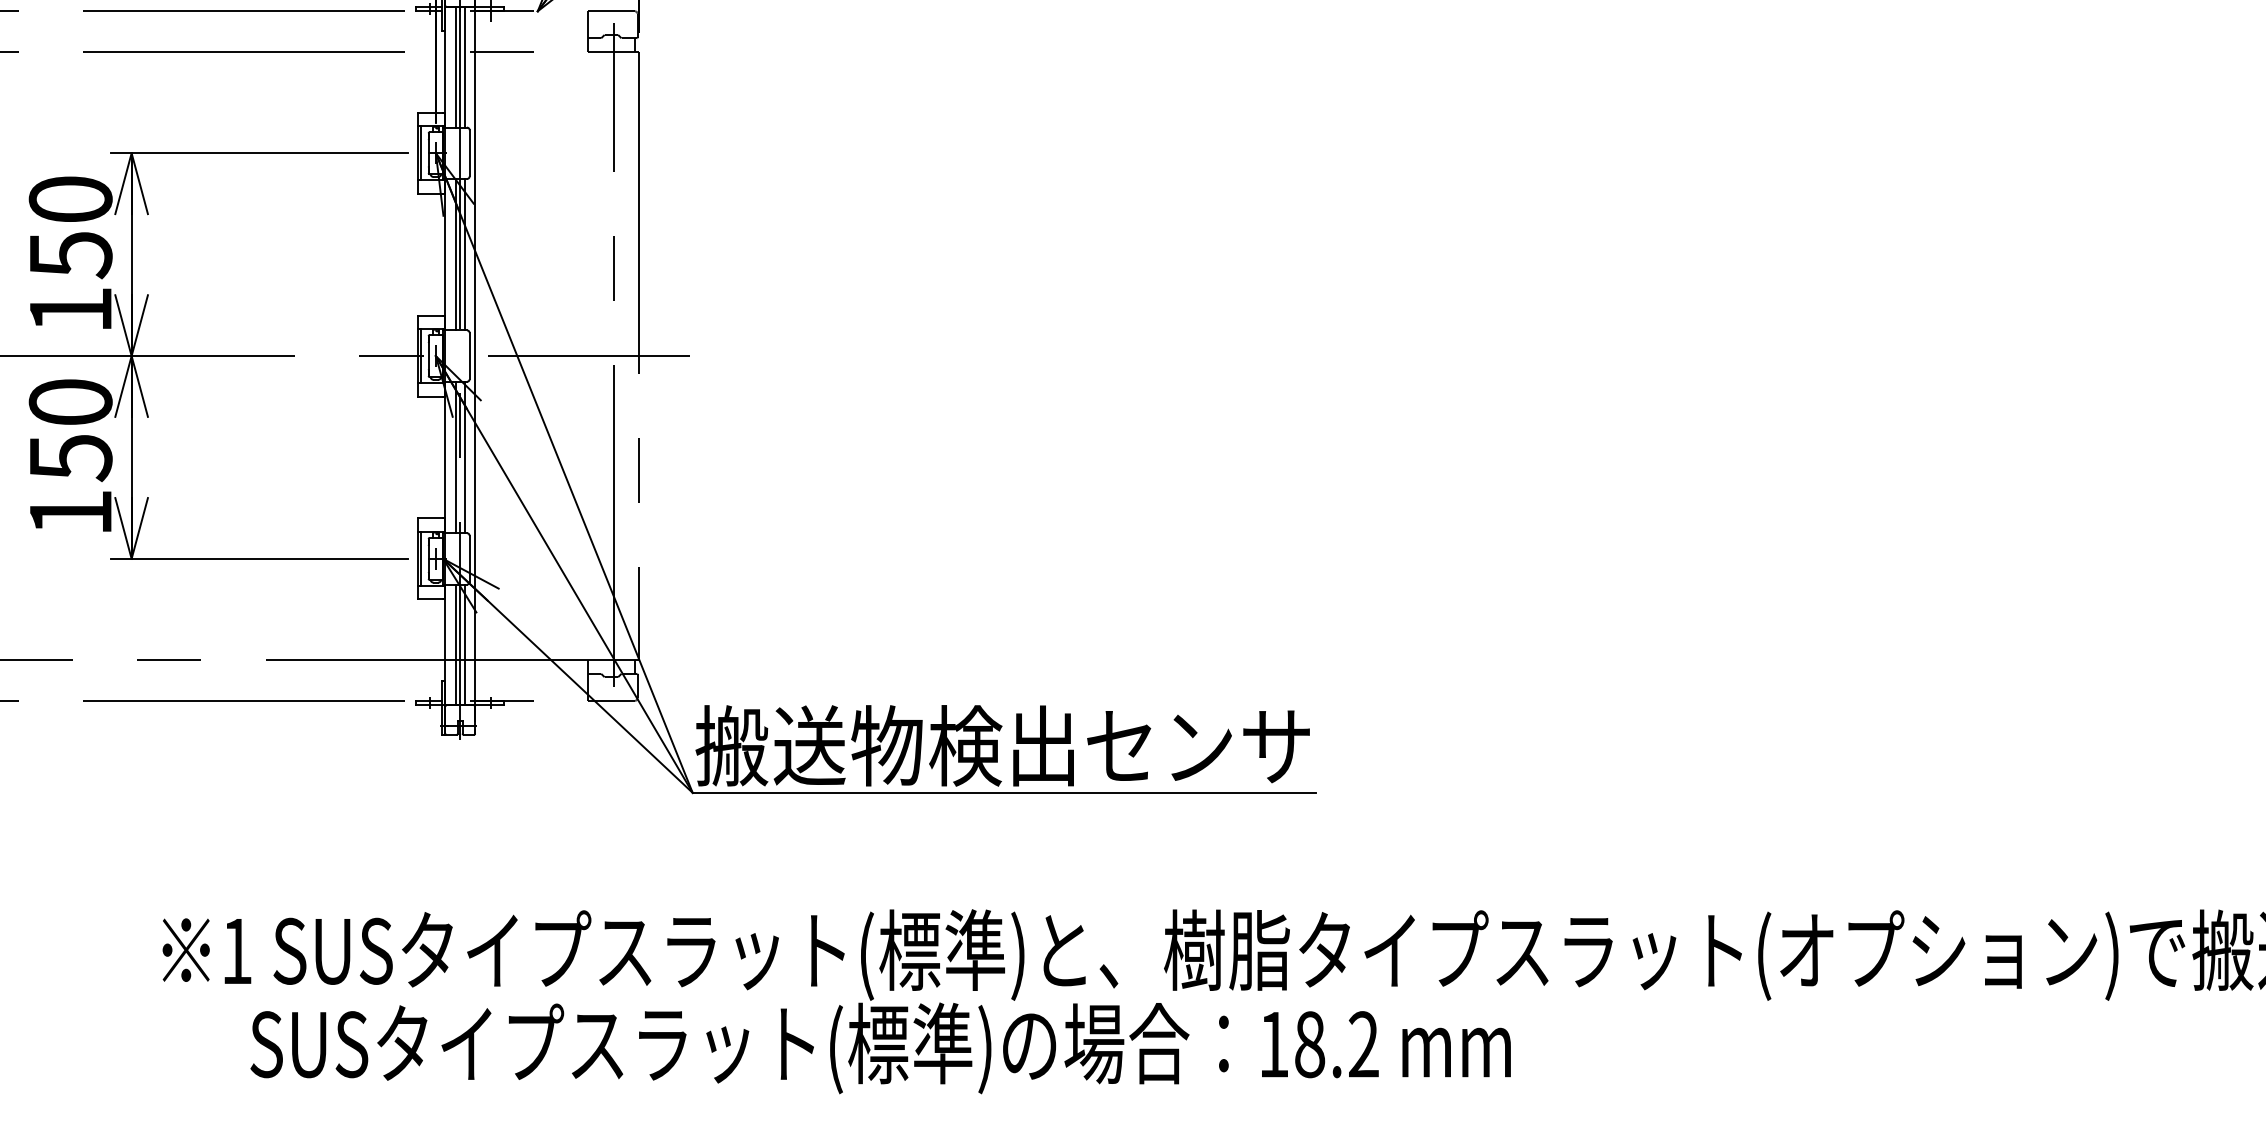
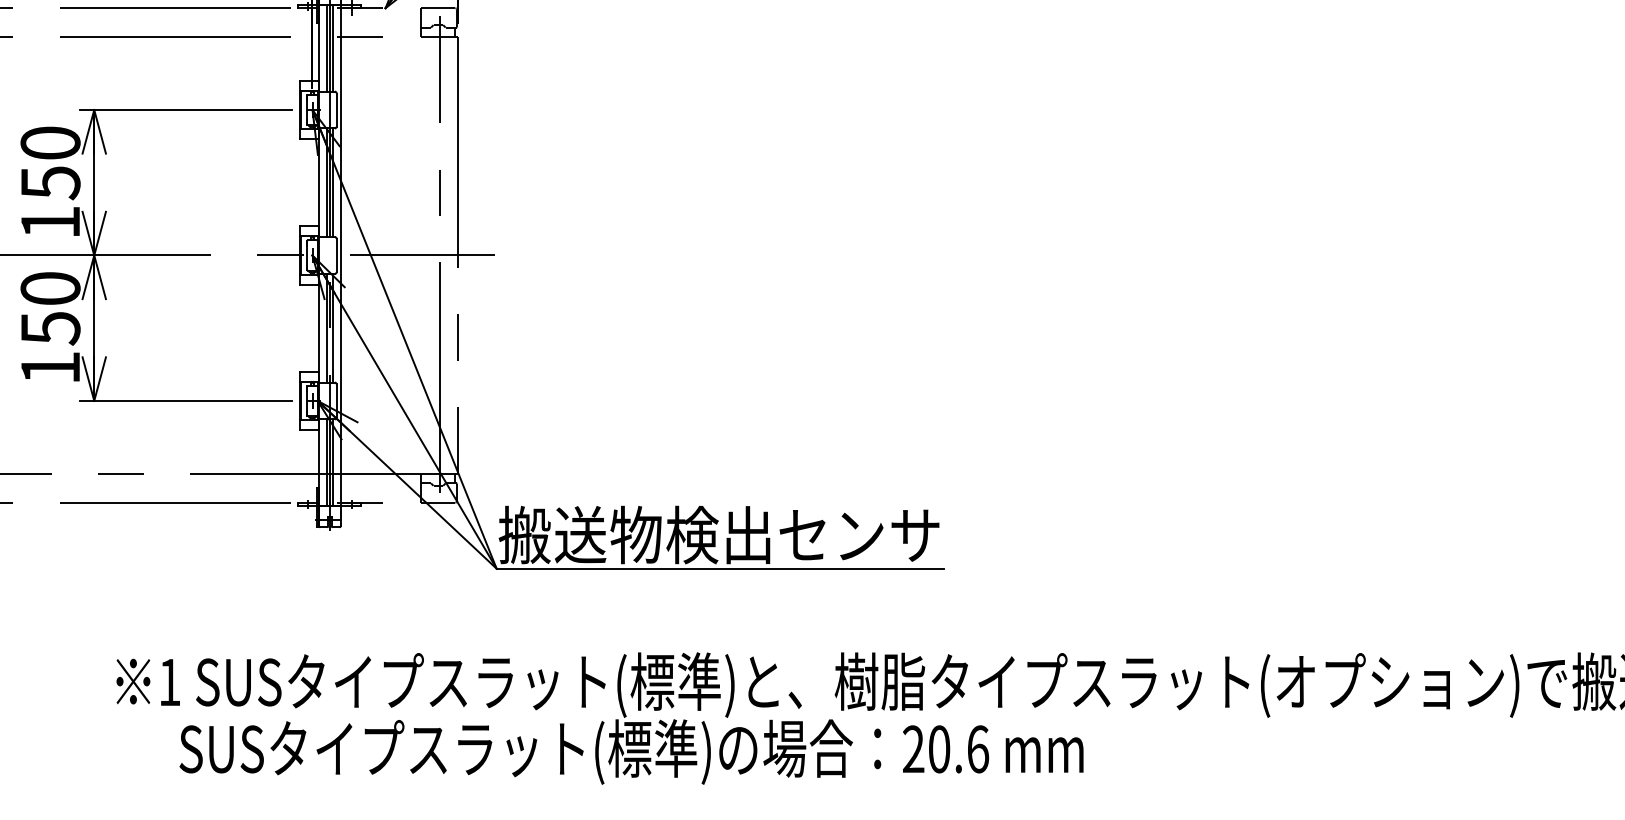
text: (1319, 1044) -> (946, 749), 18.2 -> 20.6

